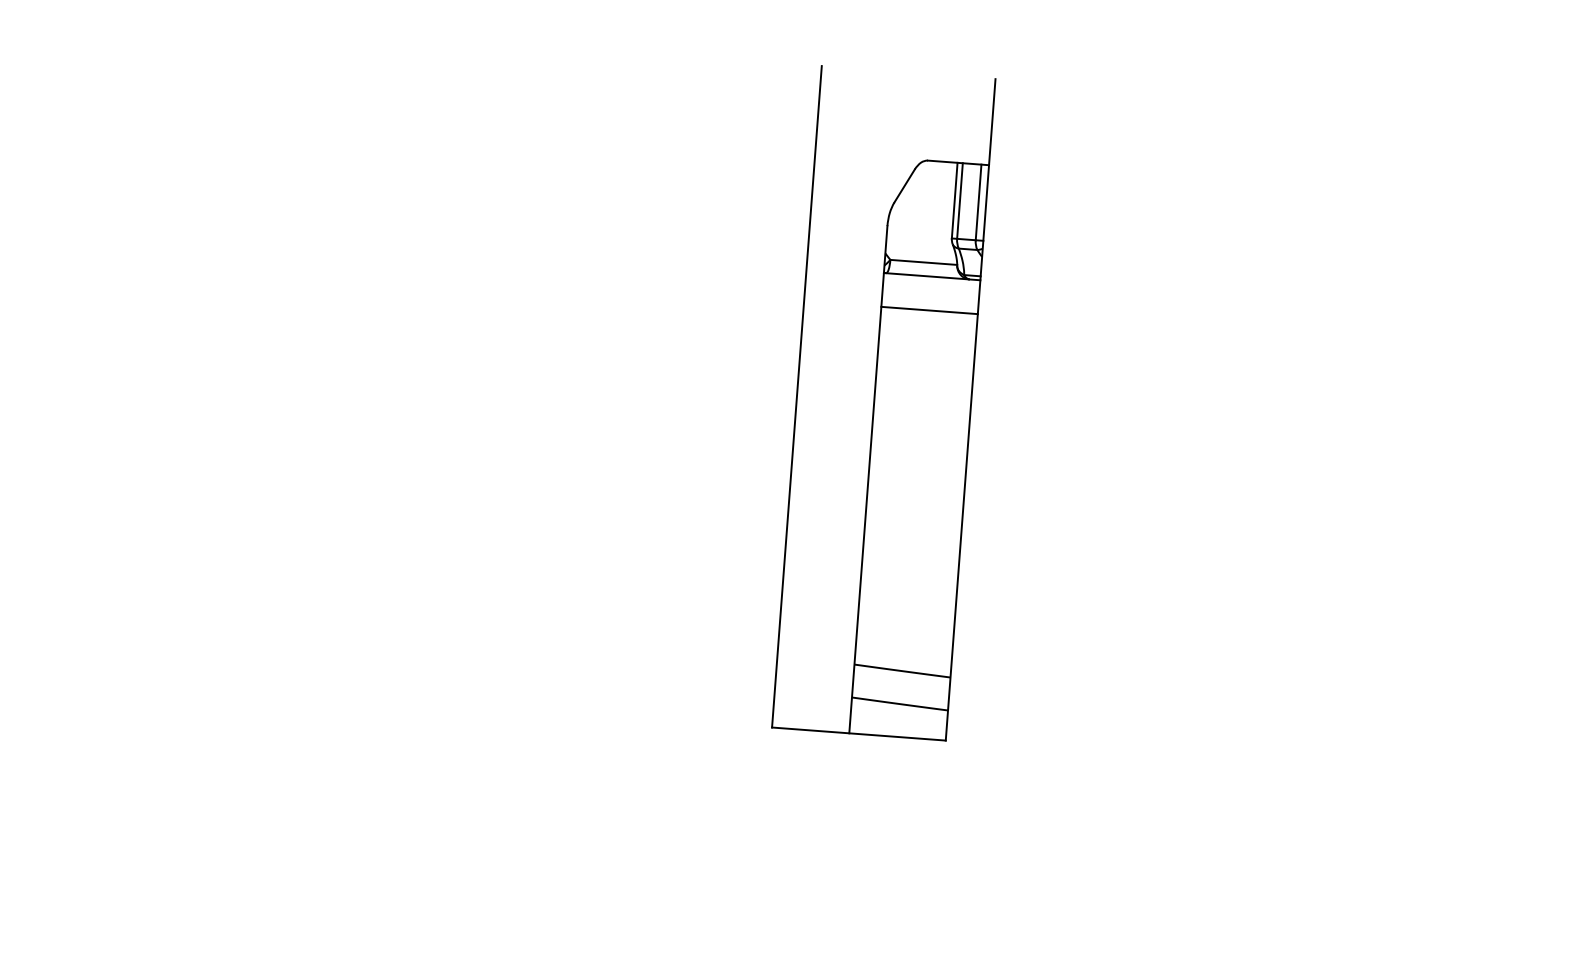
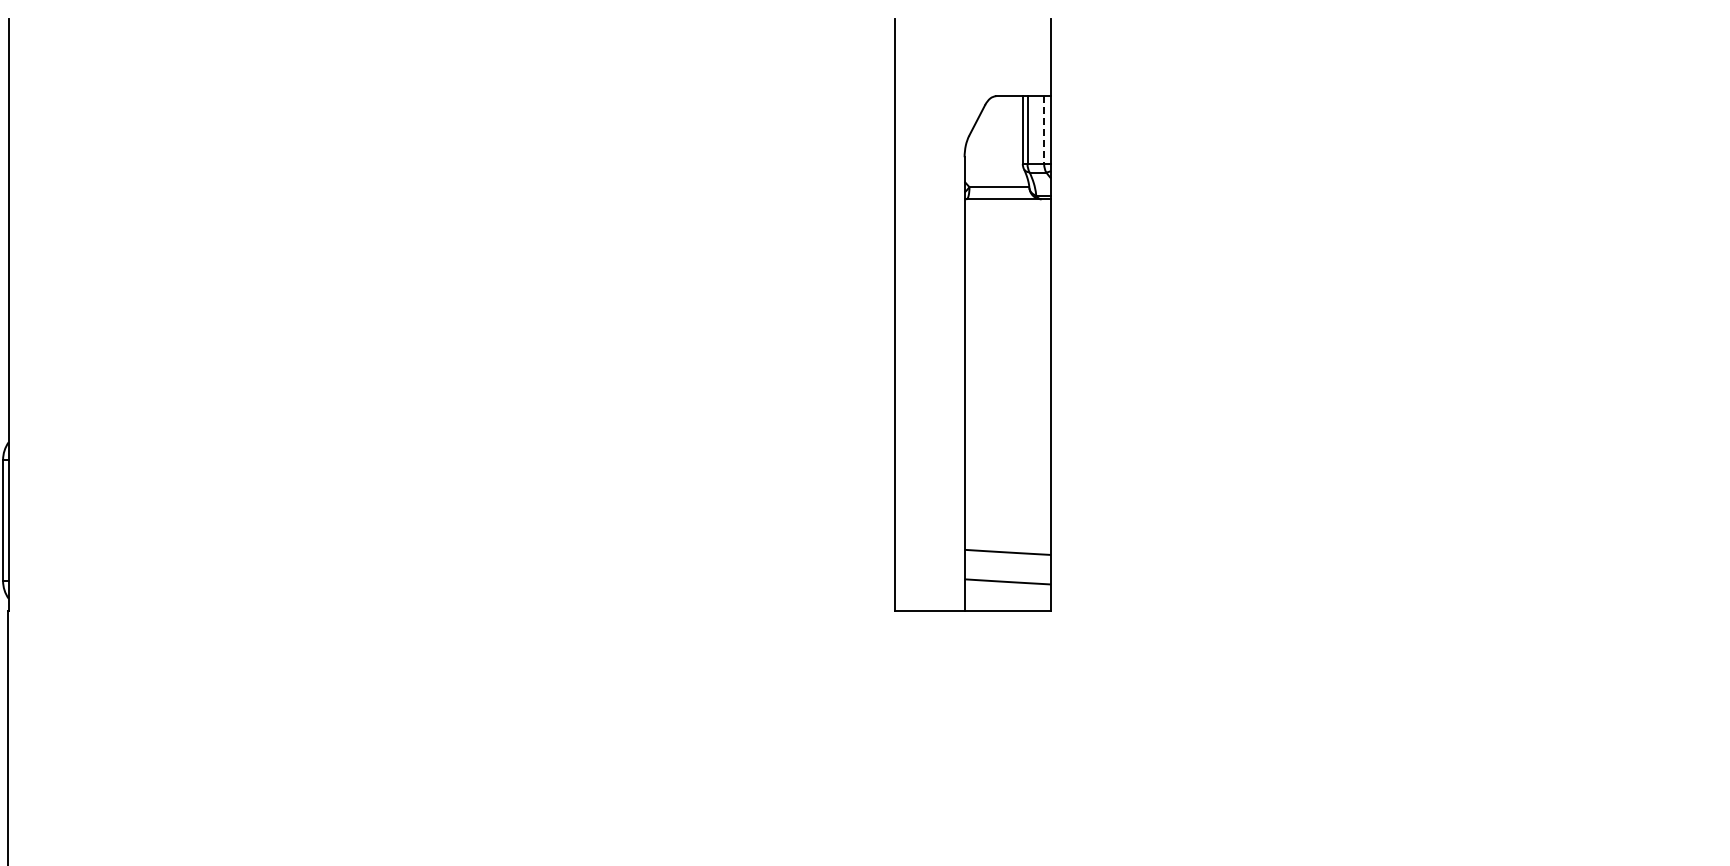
line: (978, 202) -> (1044, 130), solid -> dashed
line: (929, 310) -> (1007, 229), removed

